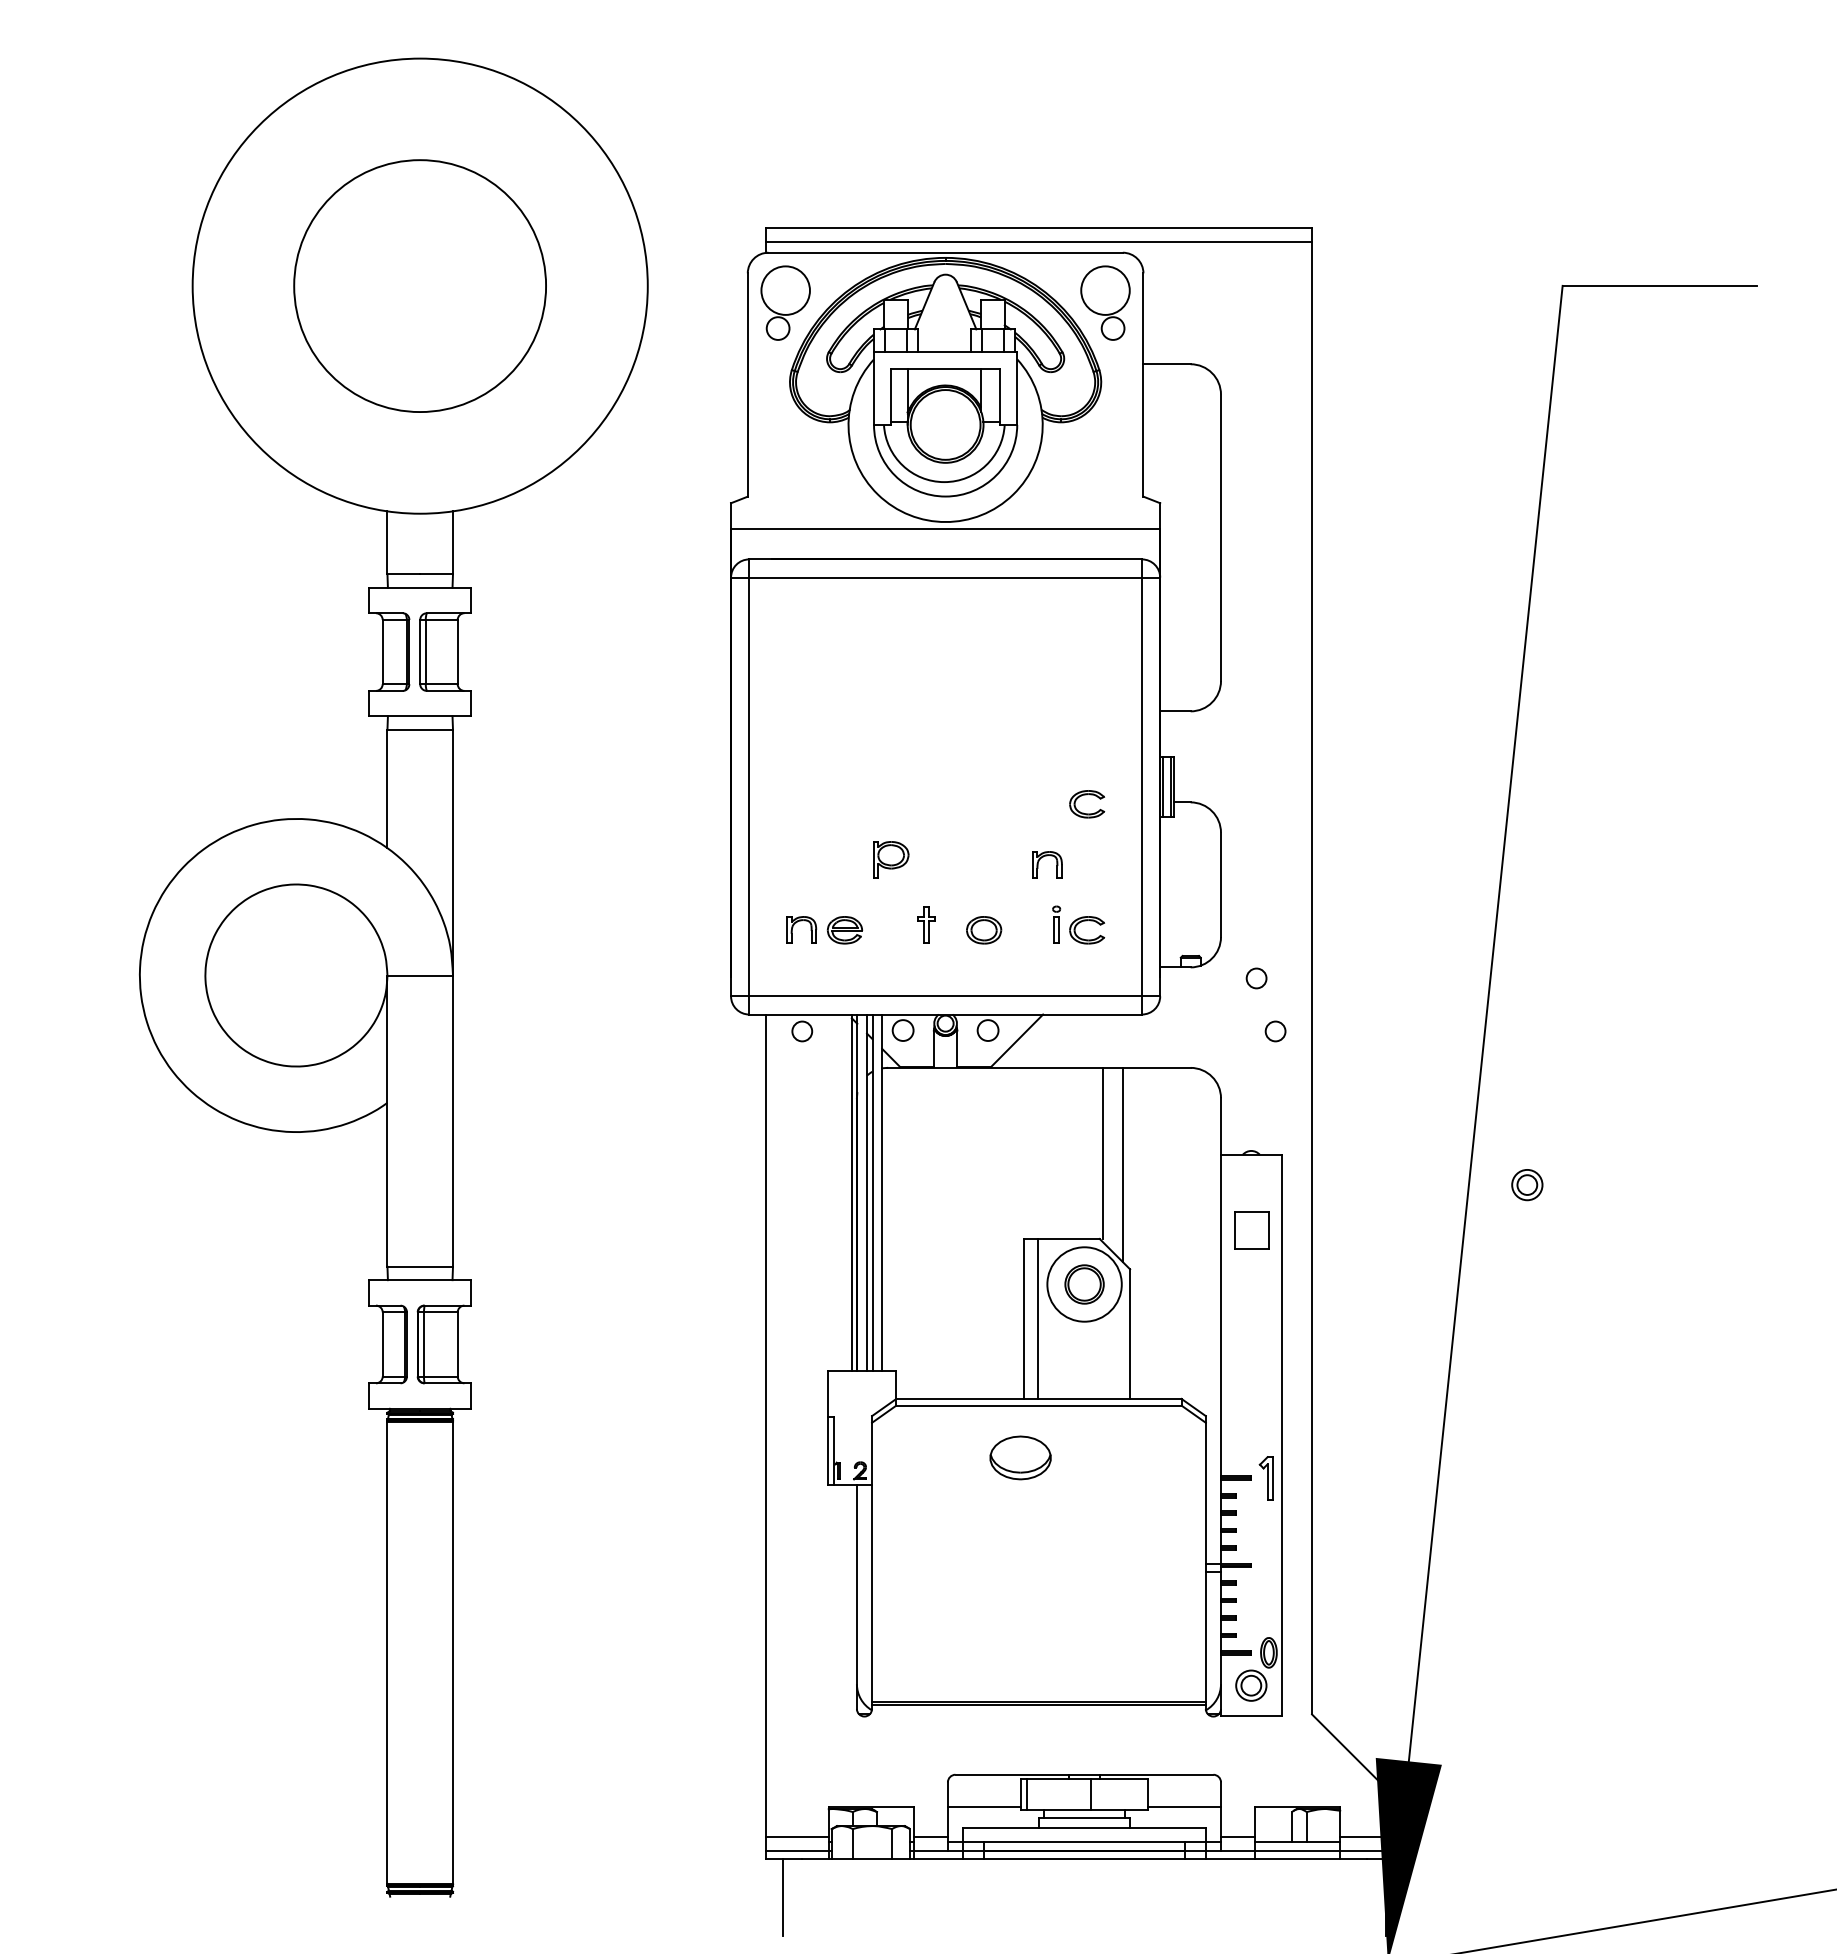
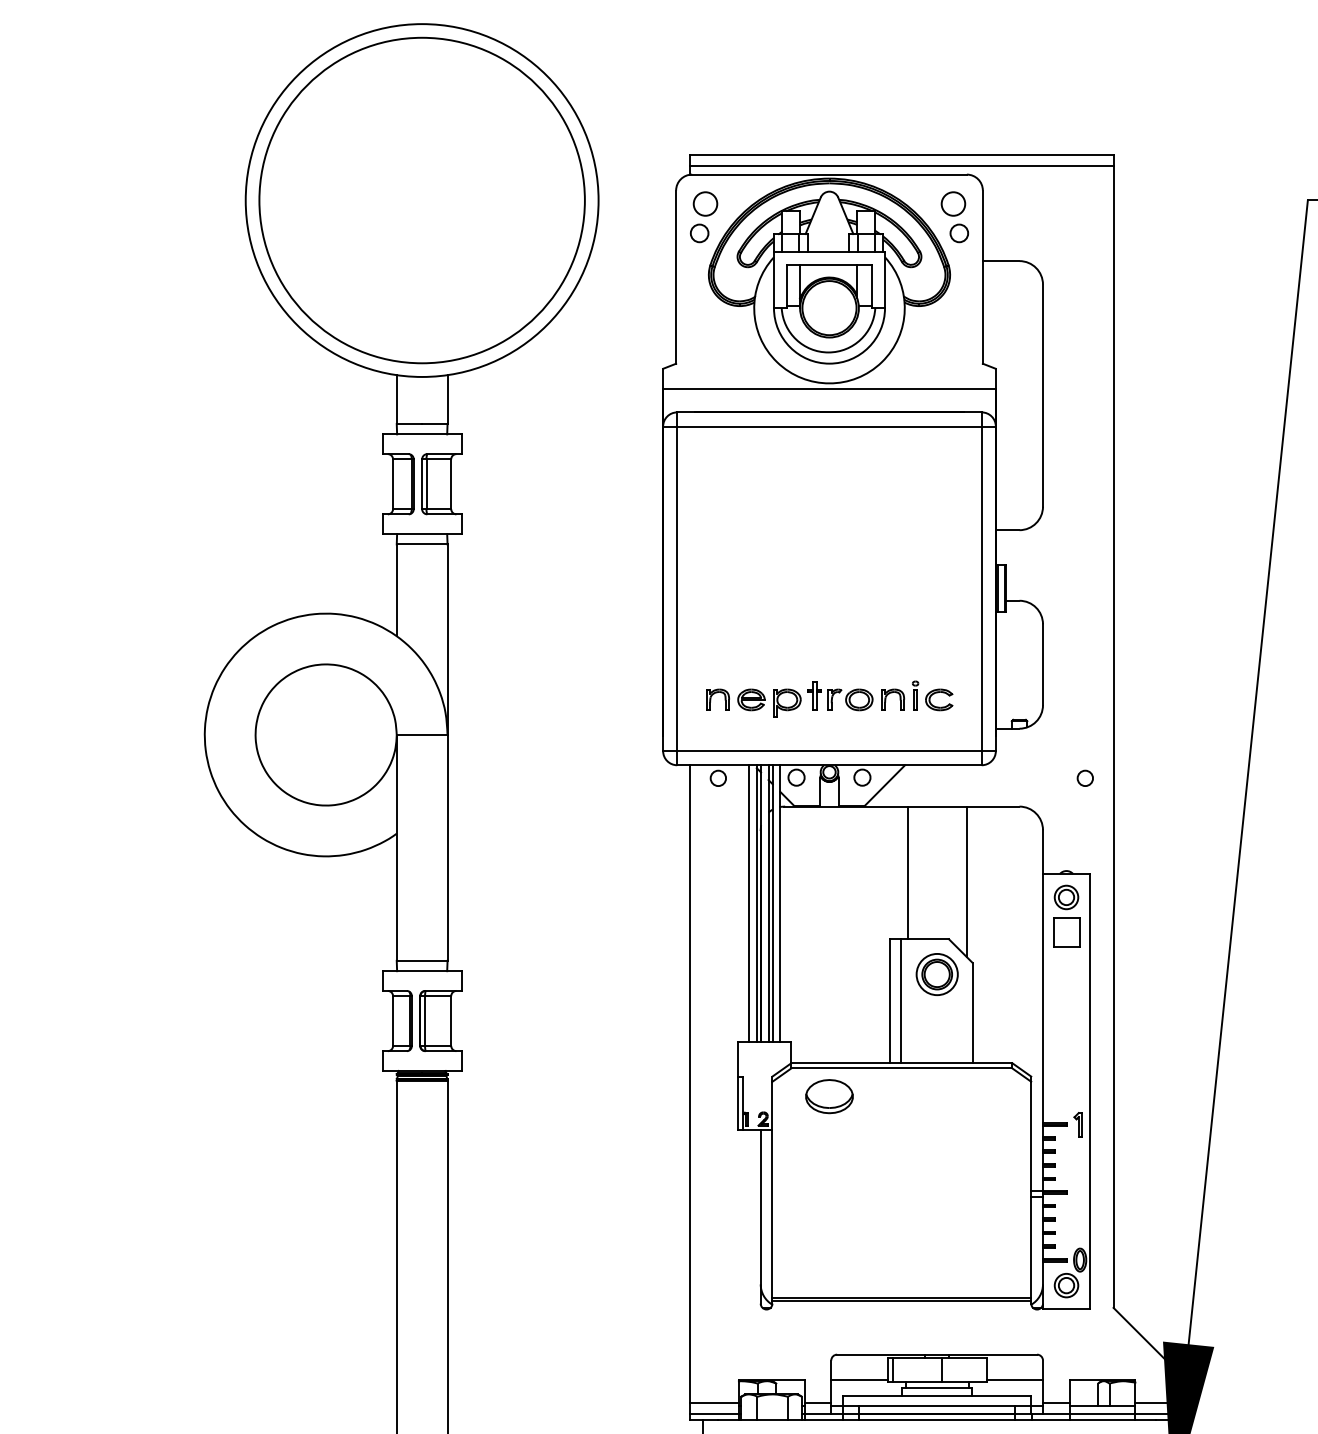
circle: (419, 285) -> (421, 200), size x1.67
circle: (785, 290) -> (705, 203), size x0.62
circle: (1105, 290) -> (953, 203), size x0.62
part: (1083, 812) -> (936, 608), removed
part: (1047, 856) -> (892, 693), moved
part: (891, 859) -> (787, 703), moved
part: (952, 929) -> (834, 699), added
circle: (1256, 978) -> (1070, 737), removed
line: (1102, 1152) -> (907, 872), moved
part: (1527, 1185) -> (1066, 897), moved
line: (842, 1192) -> (749, 903), added
circle: (1084, 1284) -> (937, 974), size x0.71
part: (1020, 1457) -> (829, 1096), moved
part: (1265, 1477) -> (1077, 1124), size x0.71

